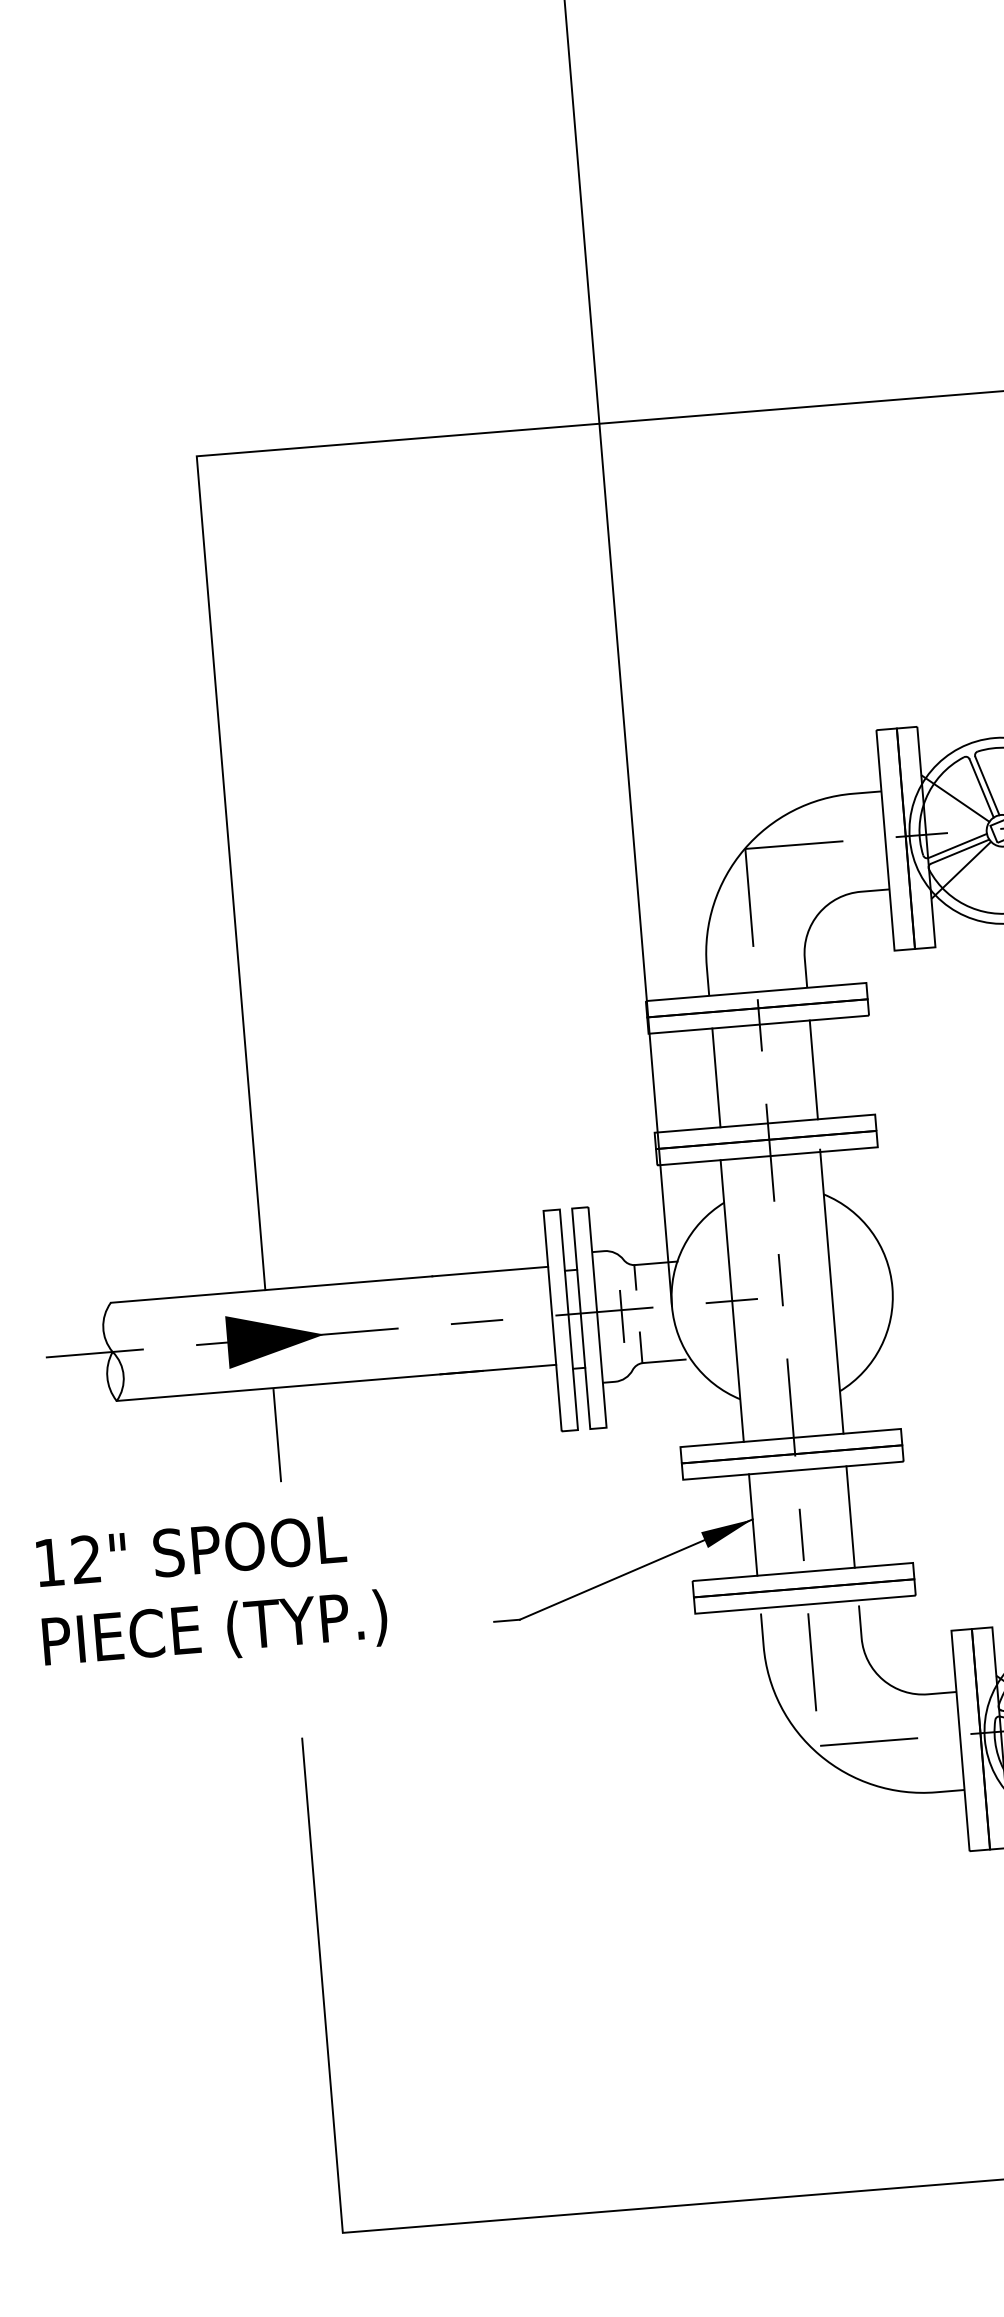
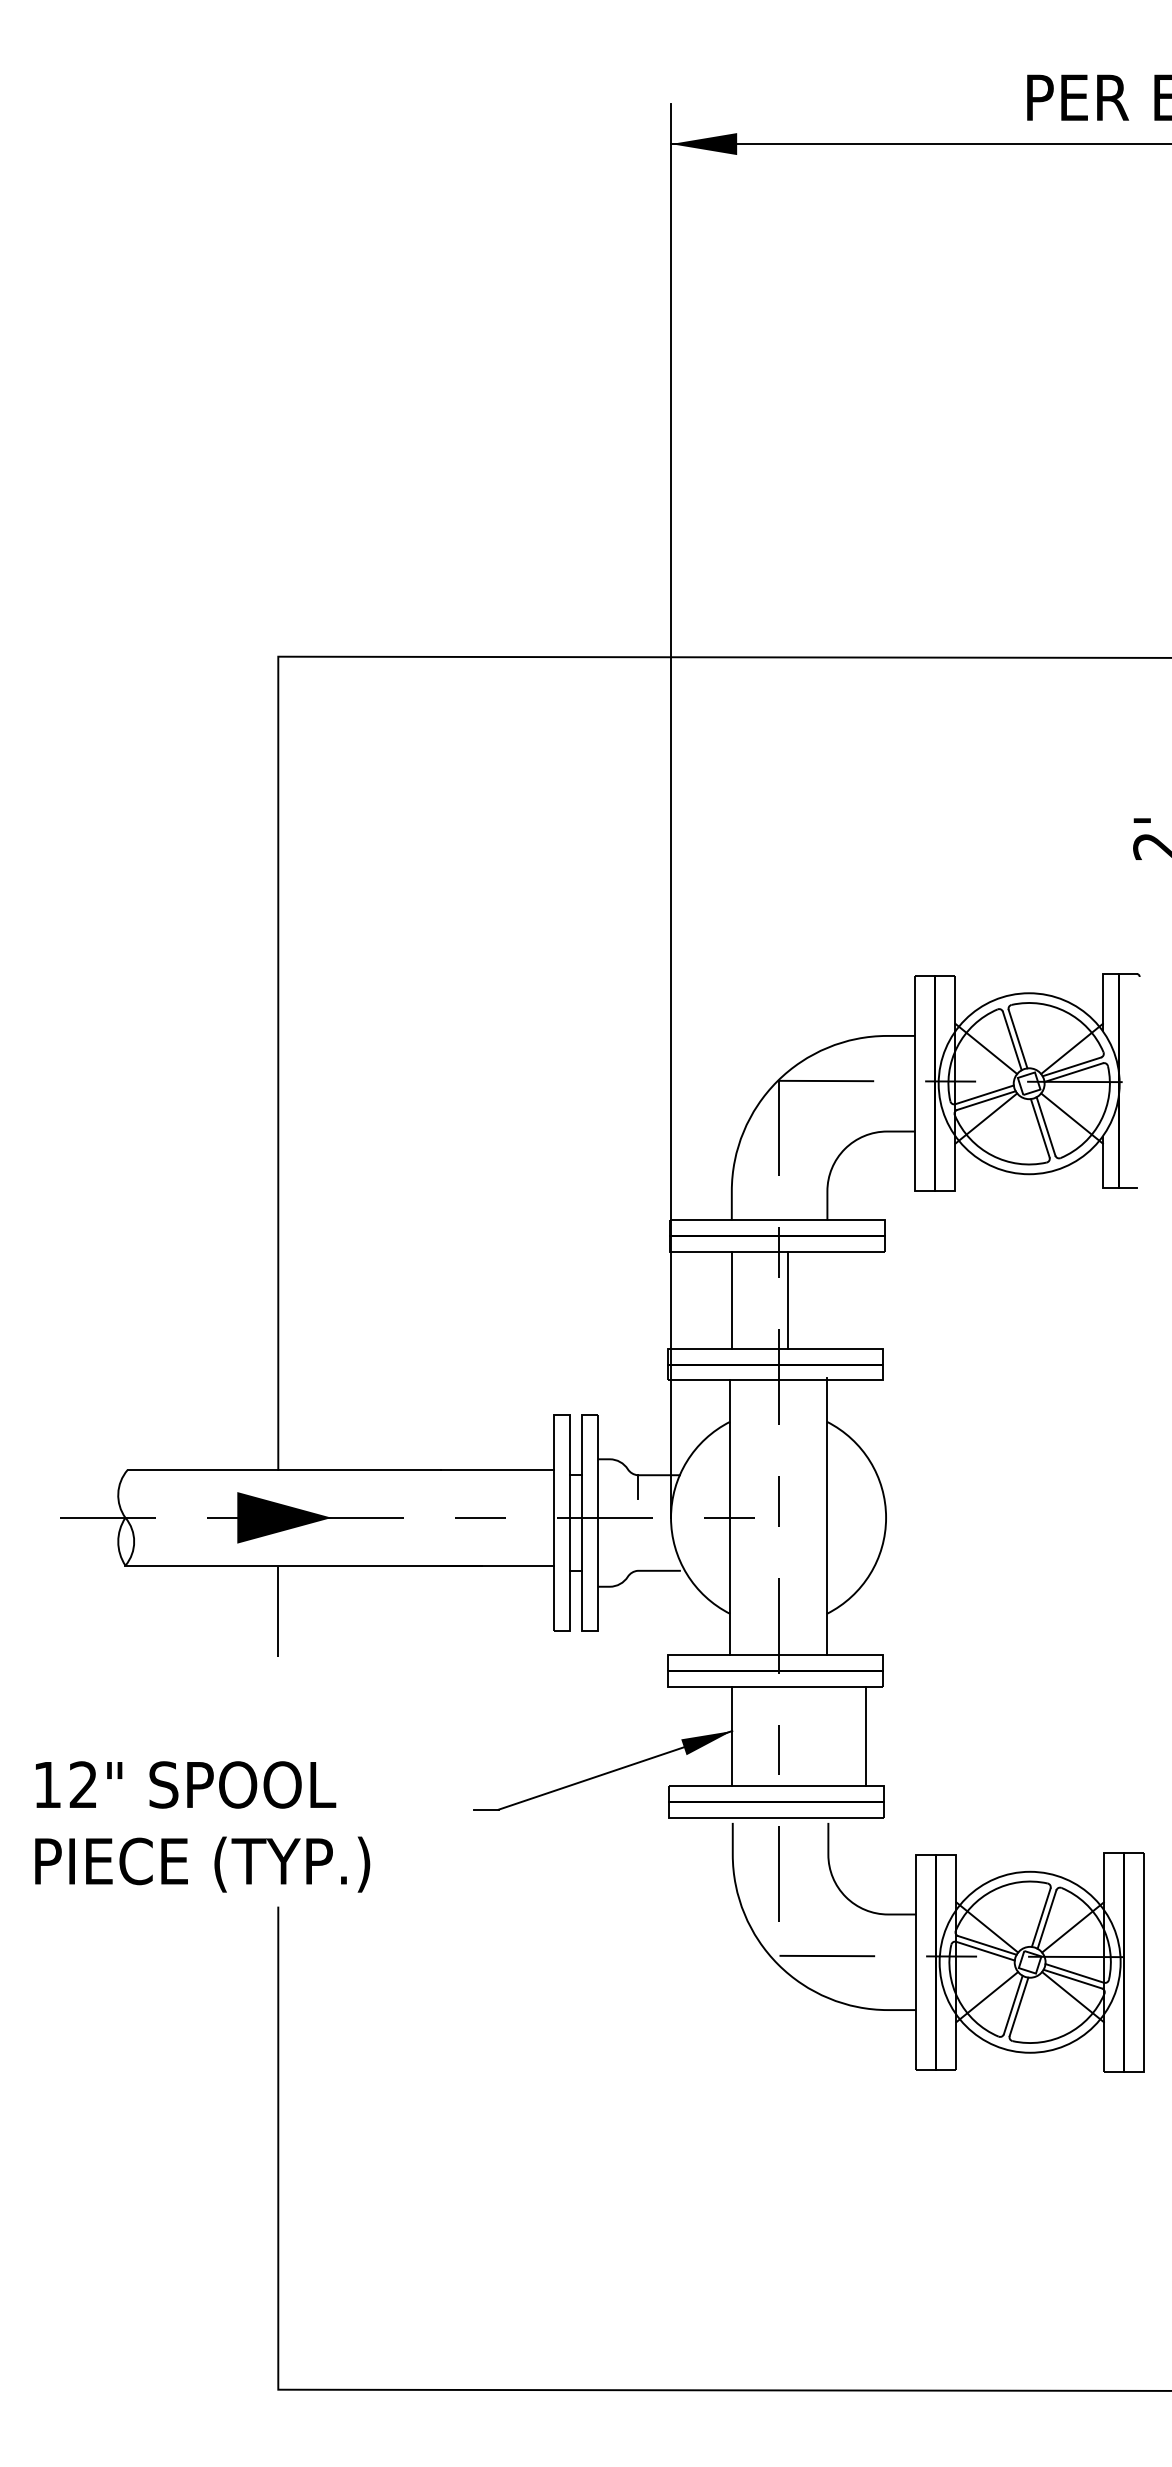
line: (814, 1070) -> (788, 1300), moved
line: (621, 1315) -> (621, 1523), removed
line: (640, 1347) -> (637, 1555), removed
line: (850, 1516) -> (866, 1736), moved
text: (211, 1592) -> (202, 1826), moved

